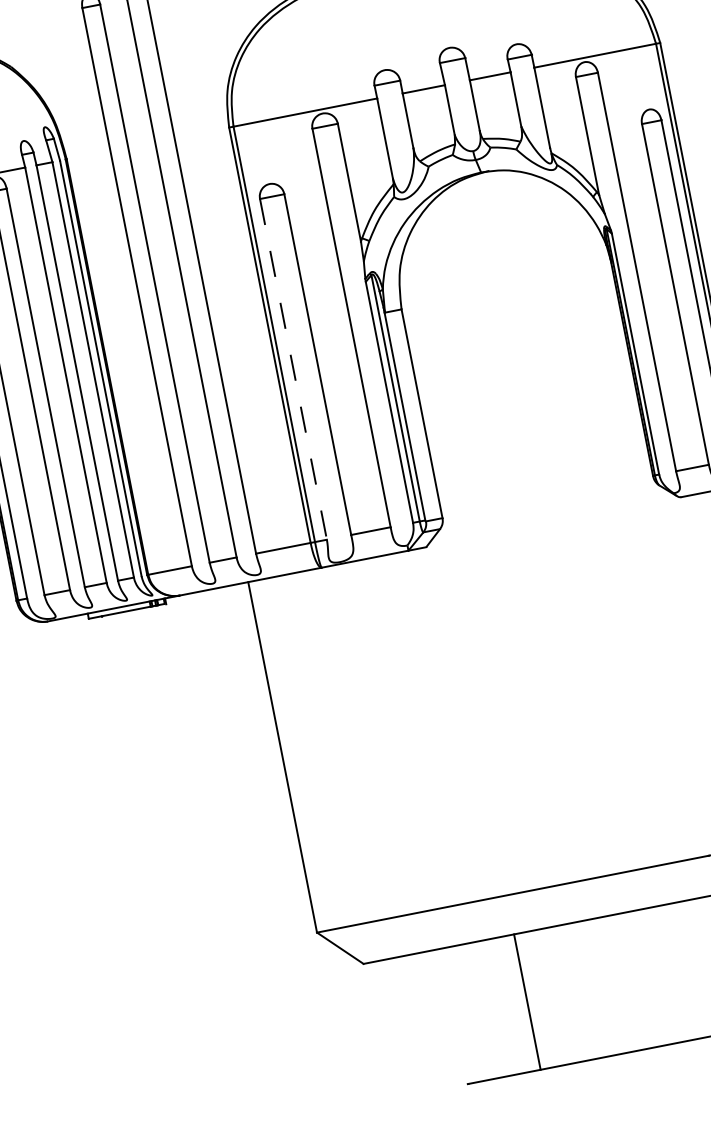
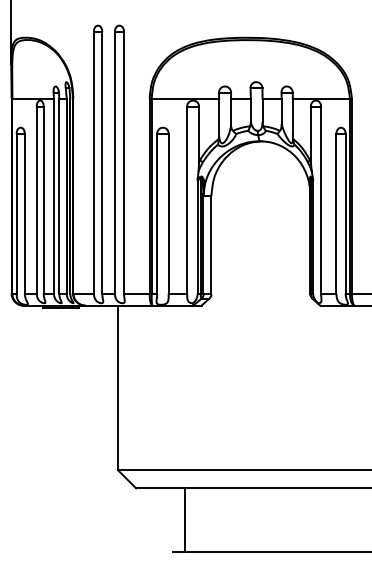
line: (293, 369) -> (157, 213), dashed -> solid
line: (526, 1000) -> (184, 519), moved

